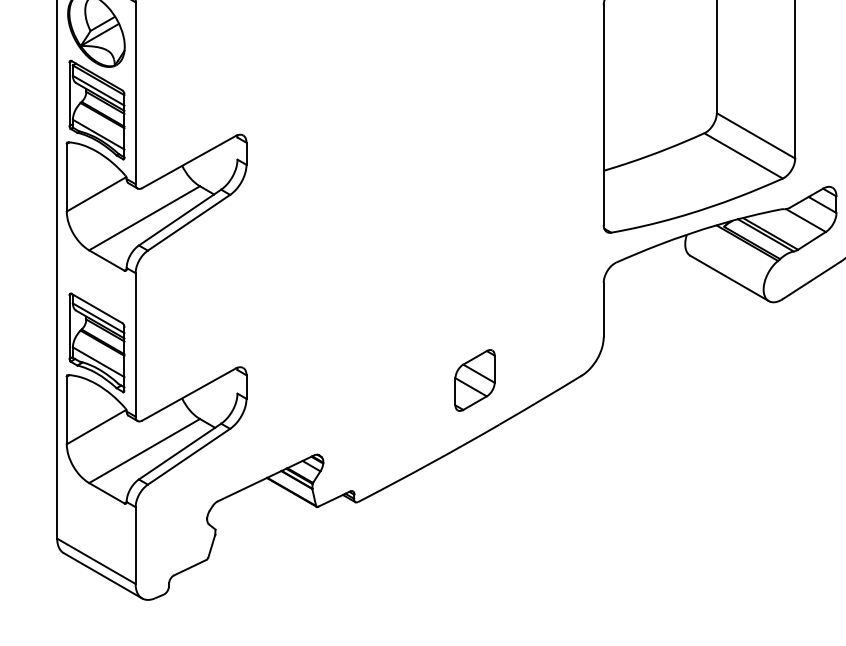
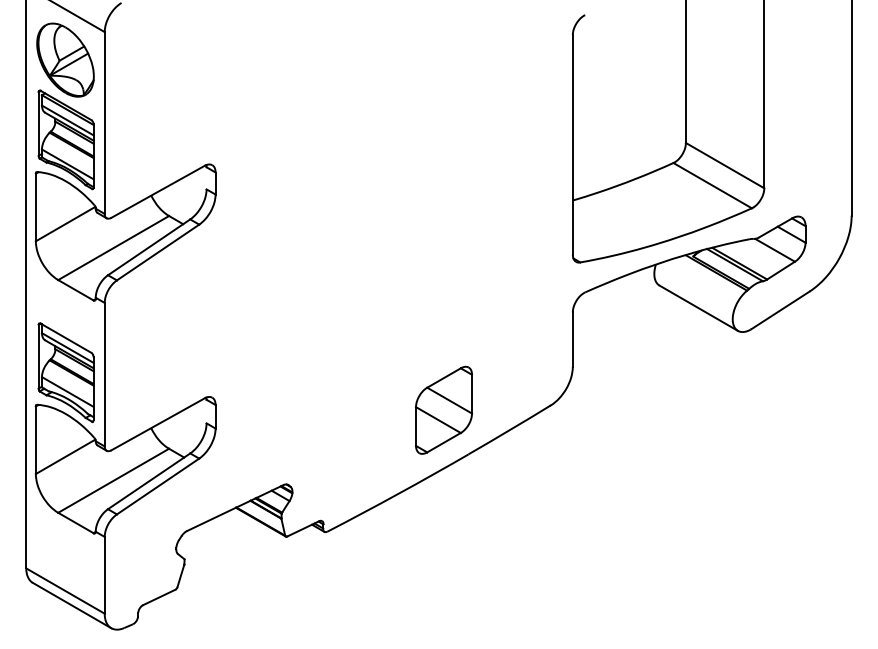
part: (475, 379) -> (444, 409), size x1.43

